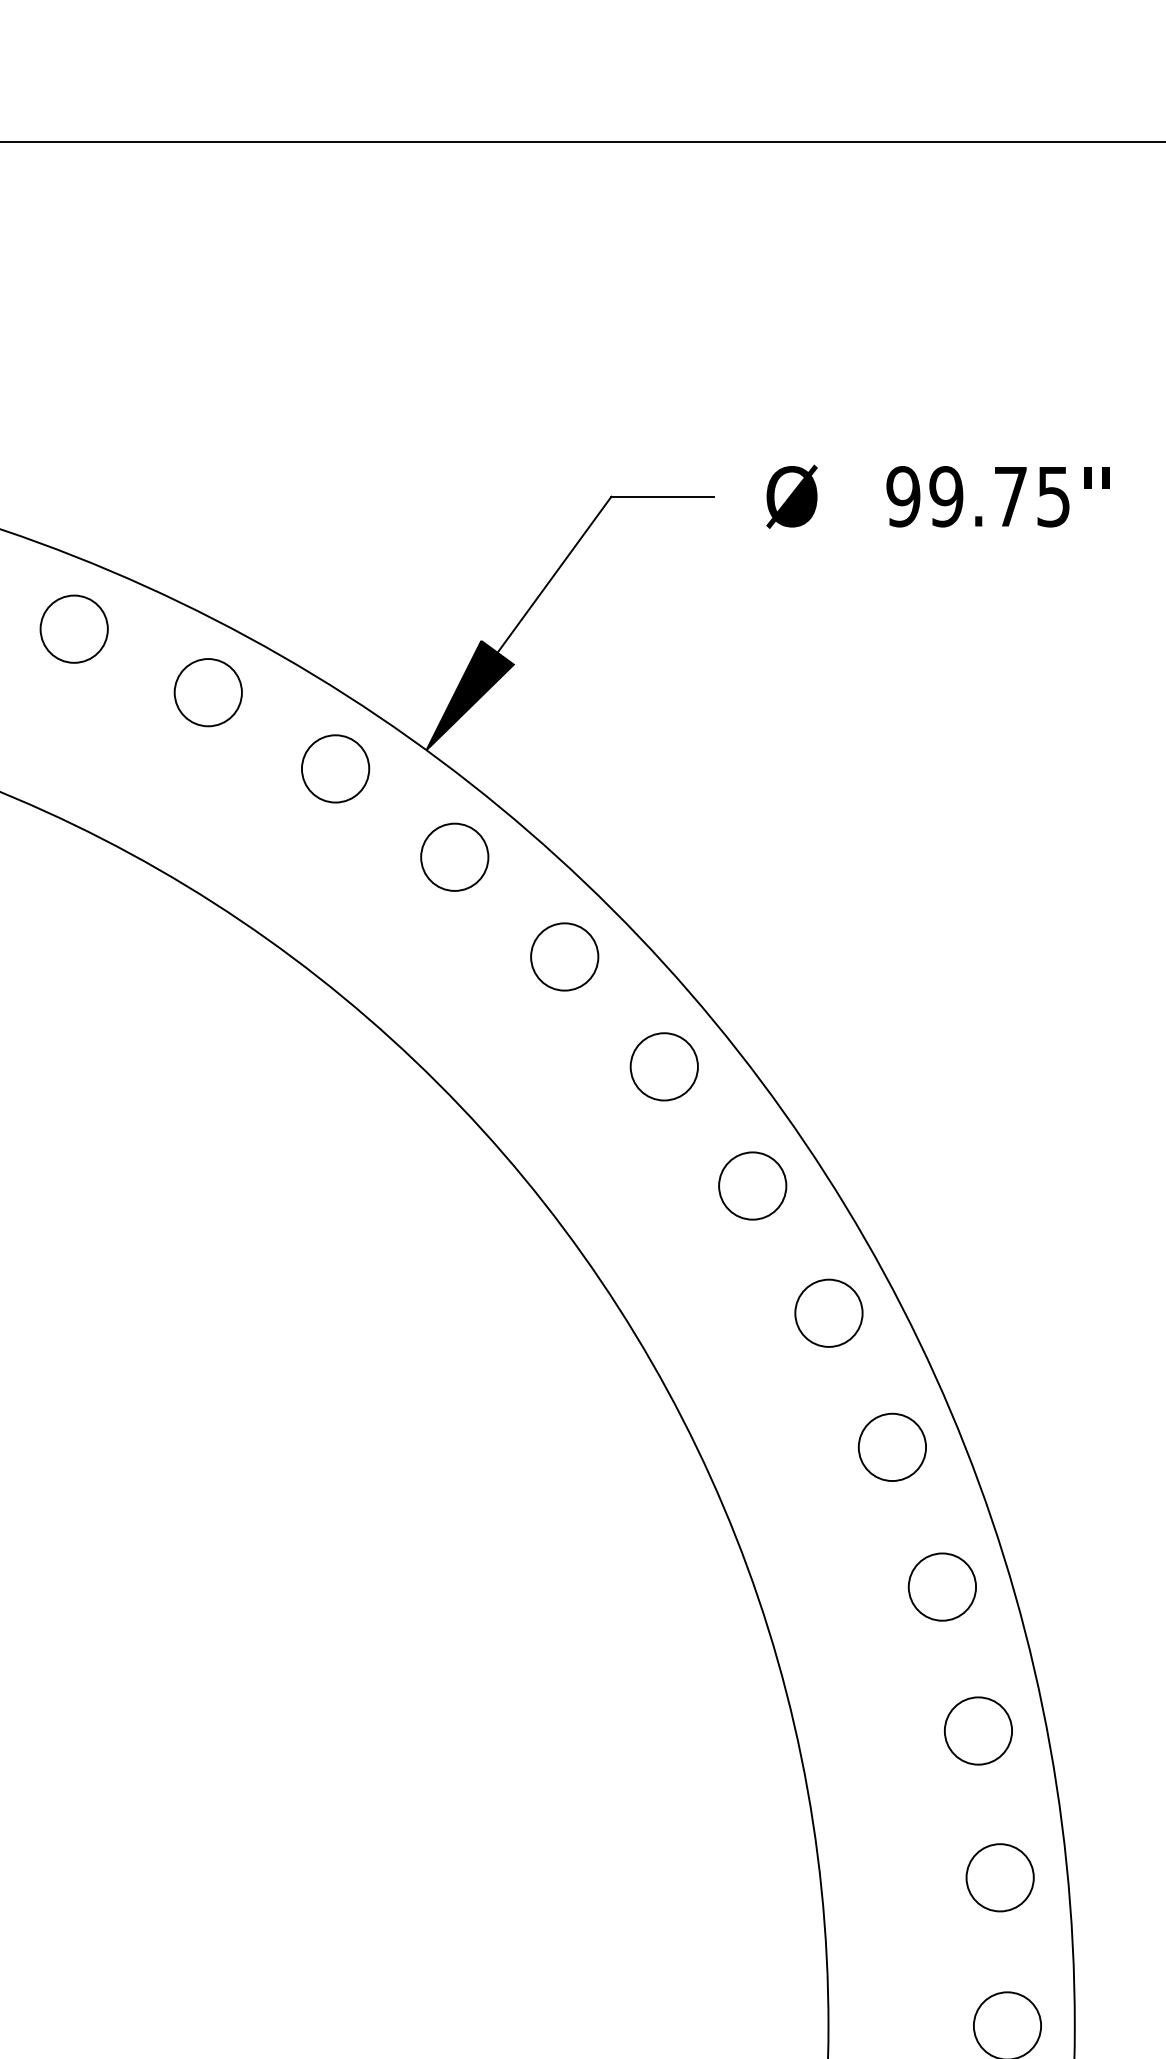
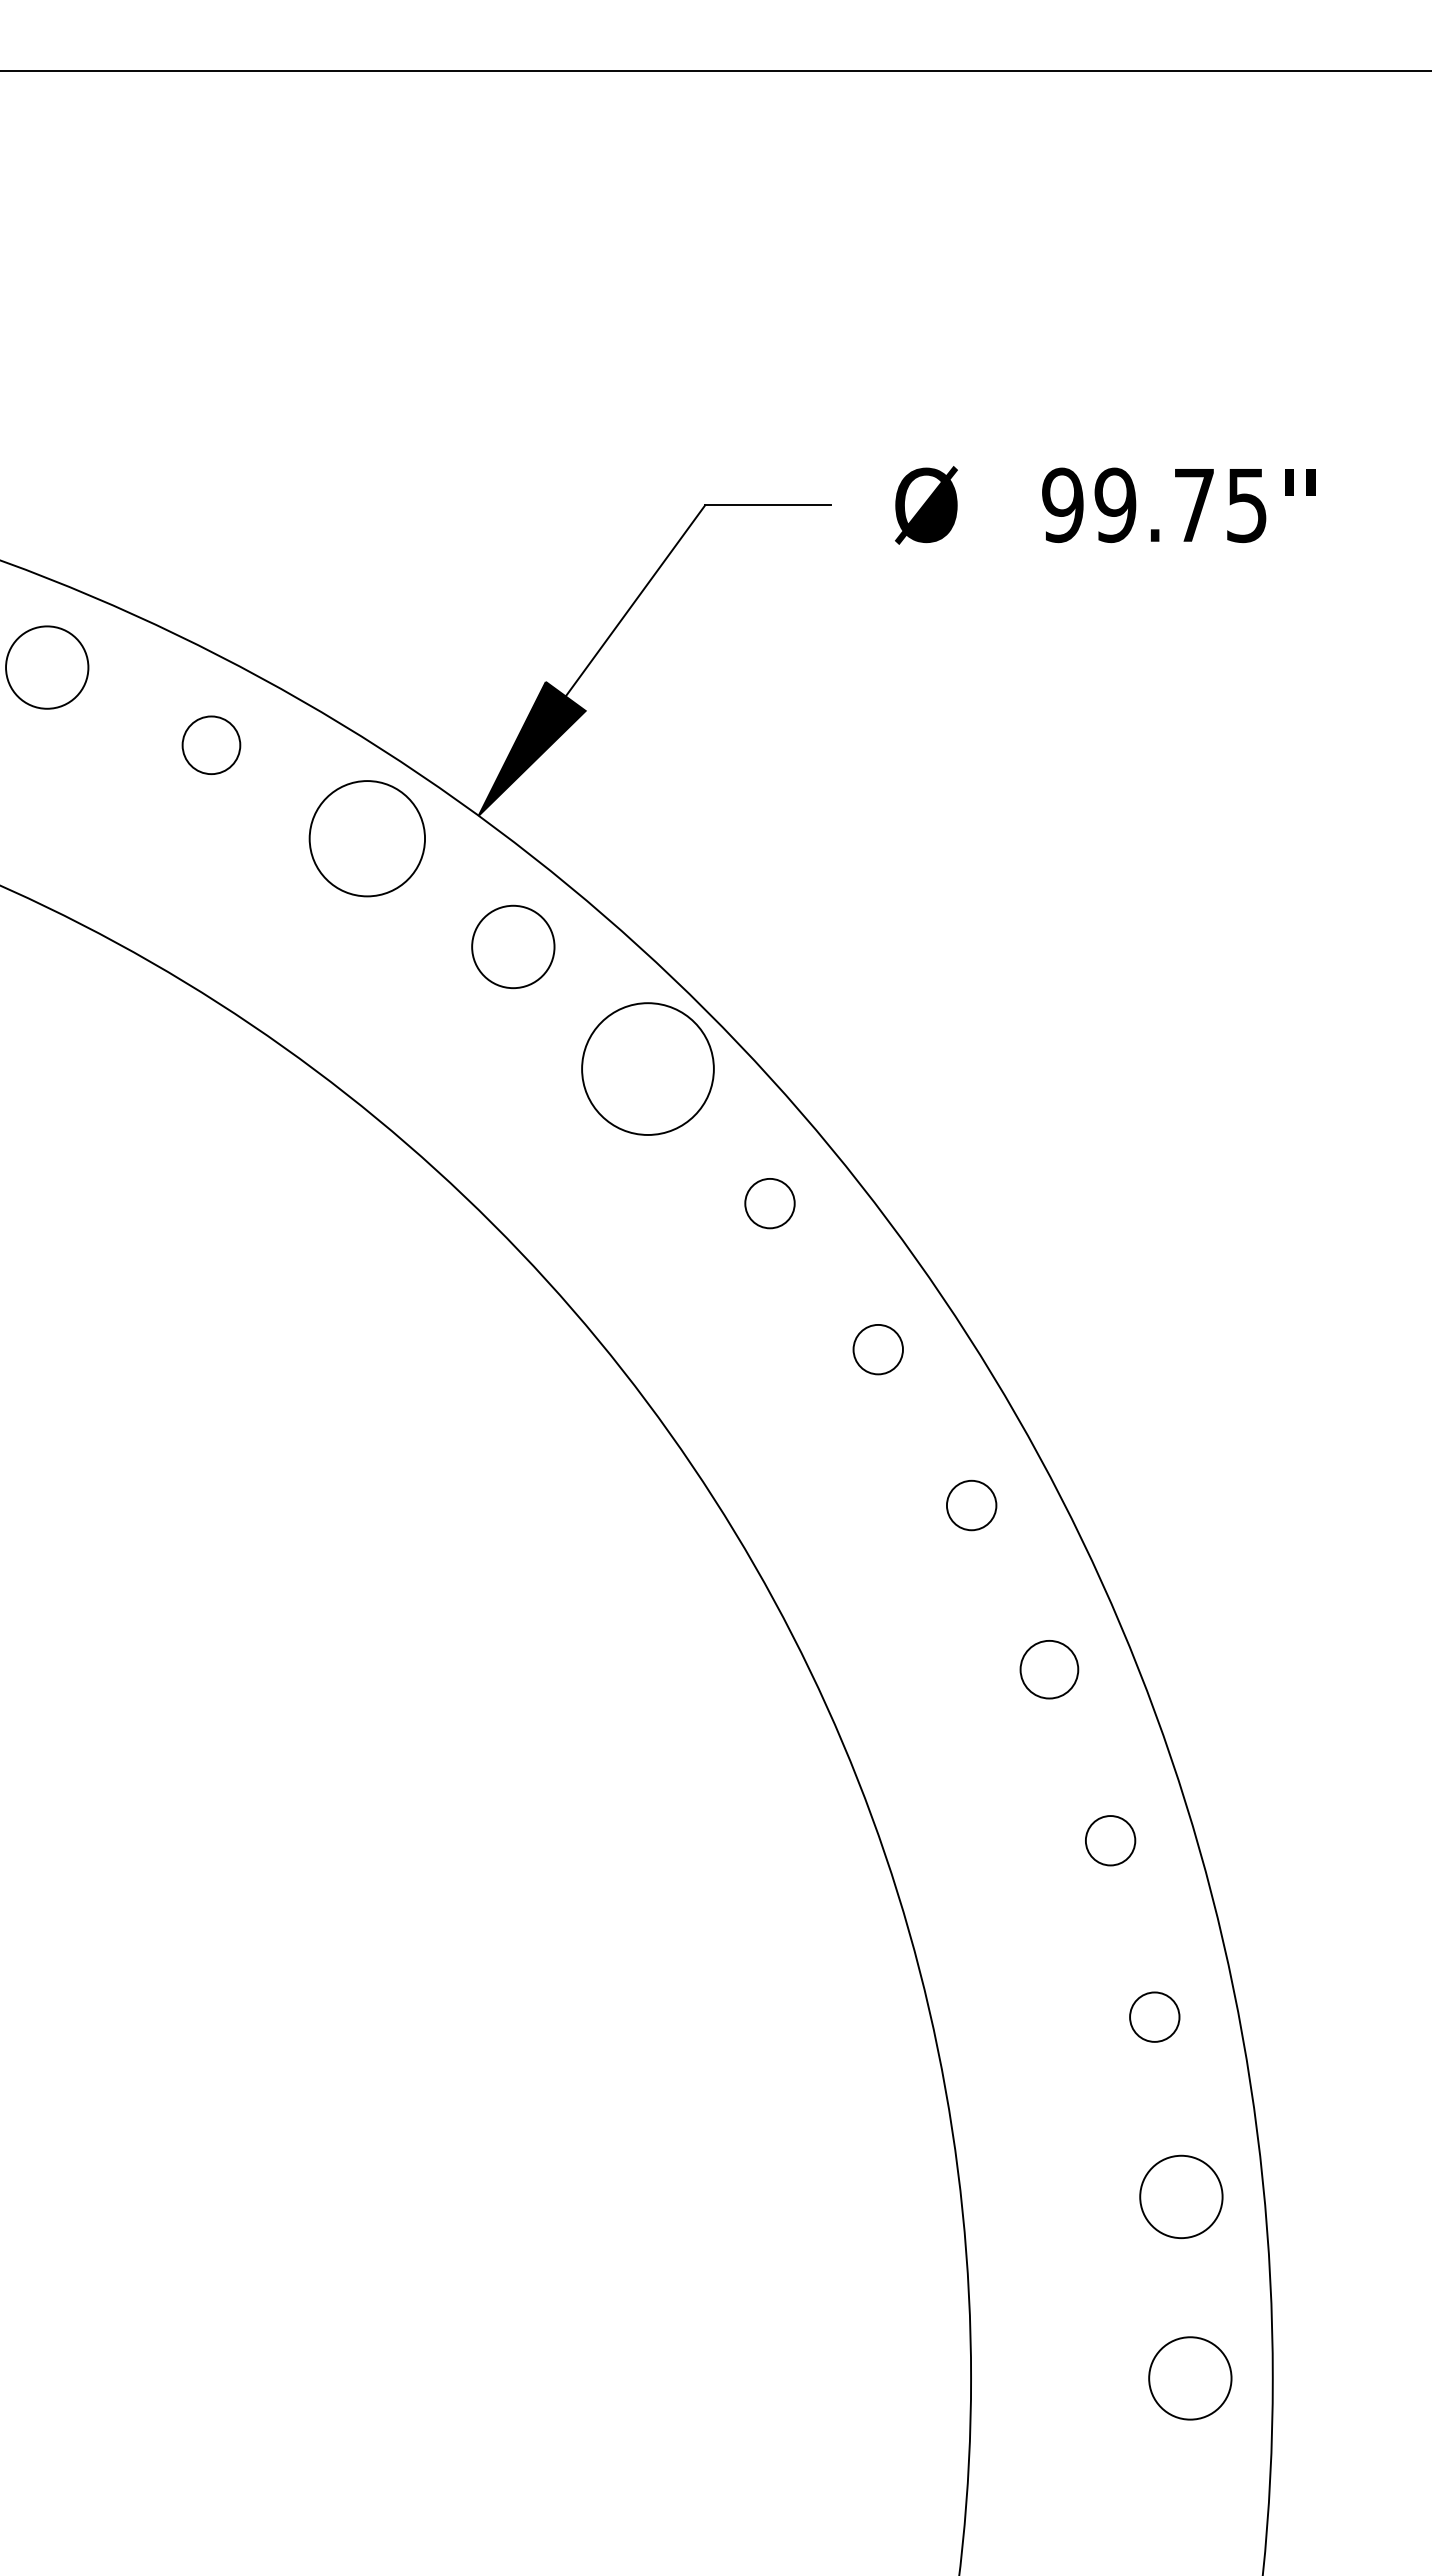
circle: (208, 692) -> (211, 745), size x0.7
circle: (335, 768) -> (367, 838), size x1.4
circle: (564, 956) -> (647, 1068), size x1.6
circle: (663, 1066) -> (769, 1203), size x0.6
circle: (752, 1185) -> (878, 1349), size x0.6
circle: (828, 1313) -> (971, 1505), size x0.6
circle: (892, 1447) -> (1049, 1669), size x0.7
circle: (942, 1586) -> (1110, 1840), size x0.6
circle: (978, 1731) -> (1154, 2017), size x0.6

